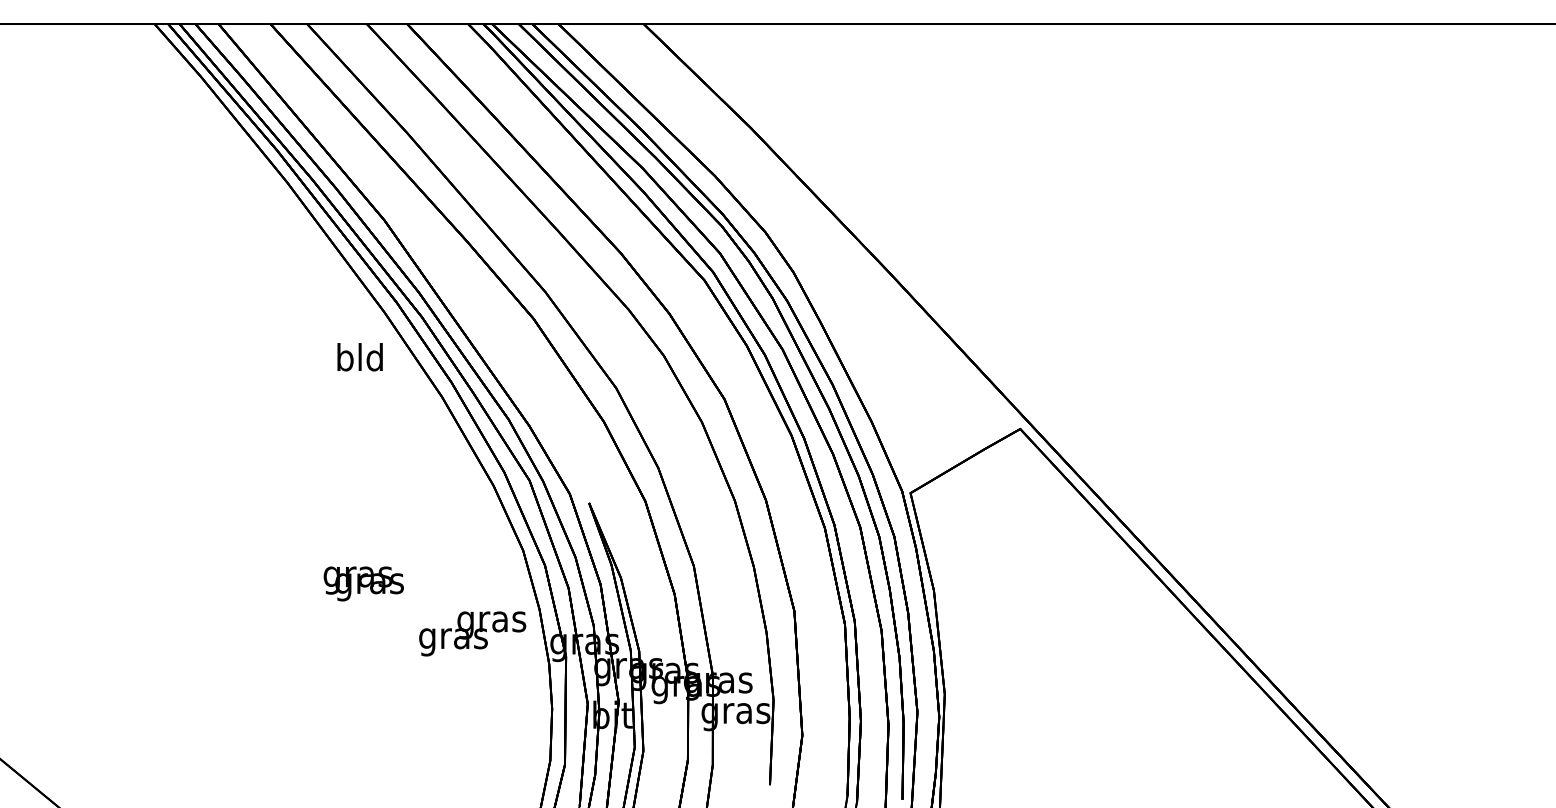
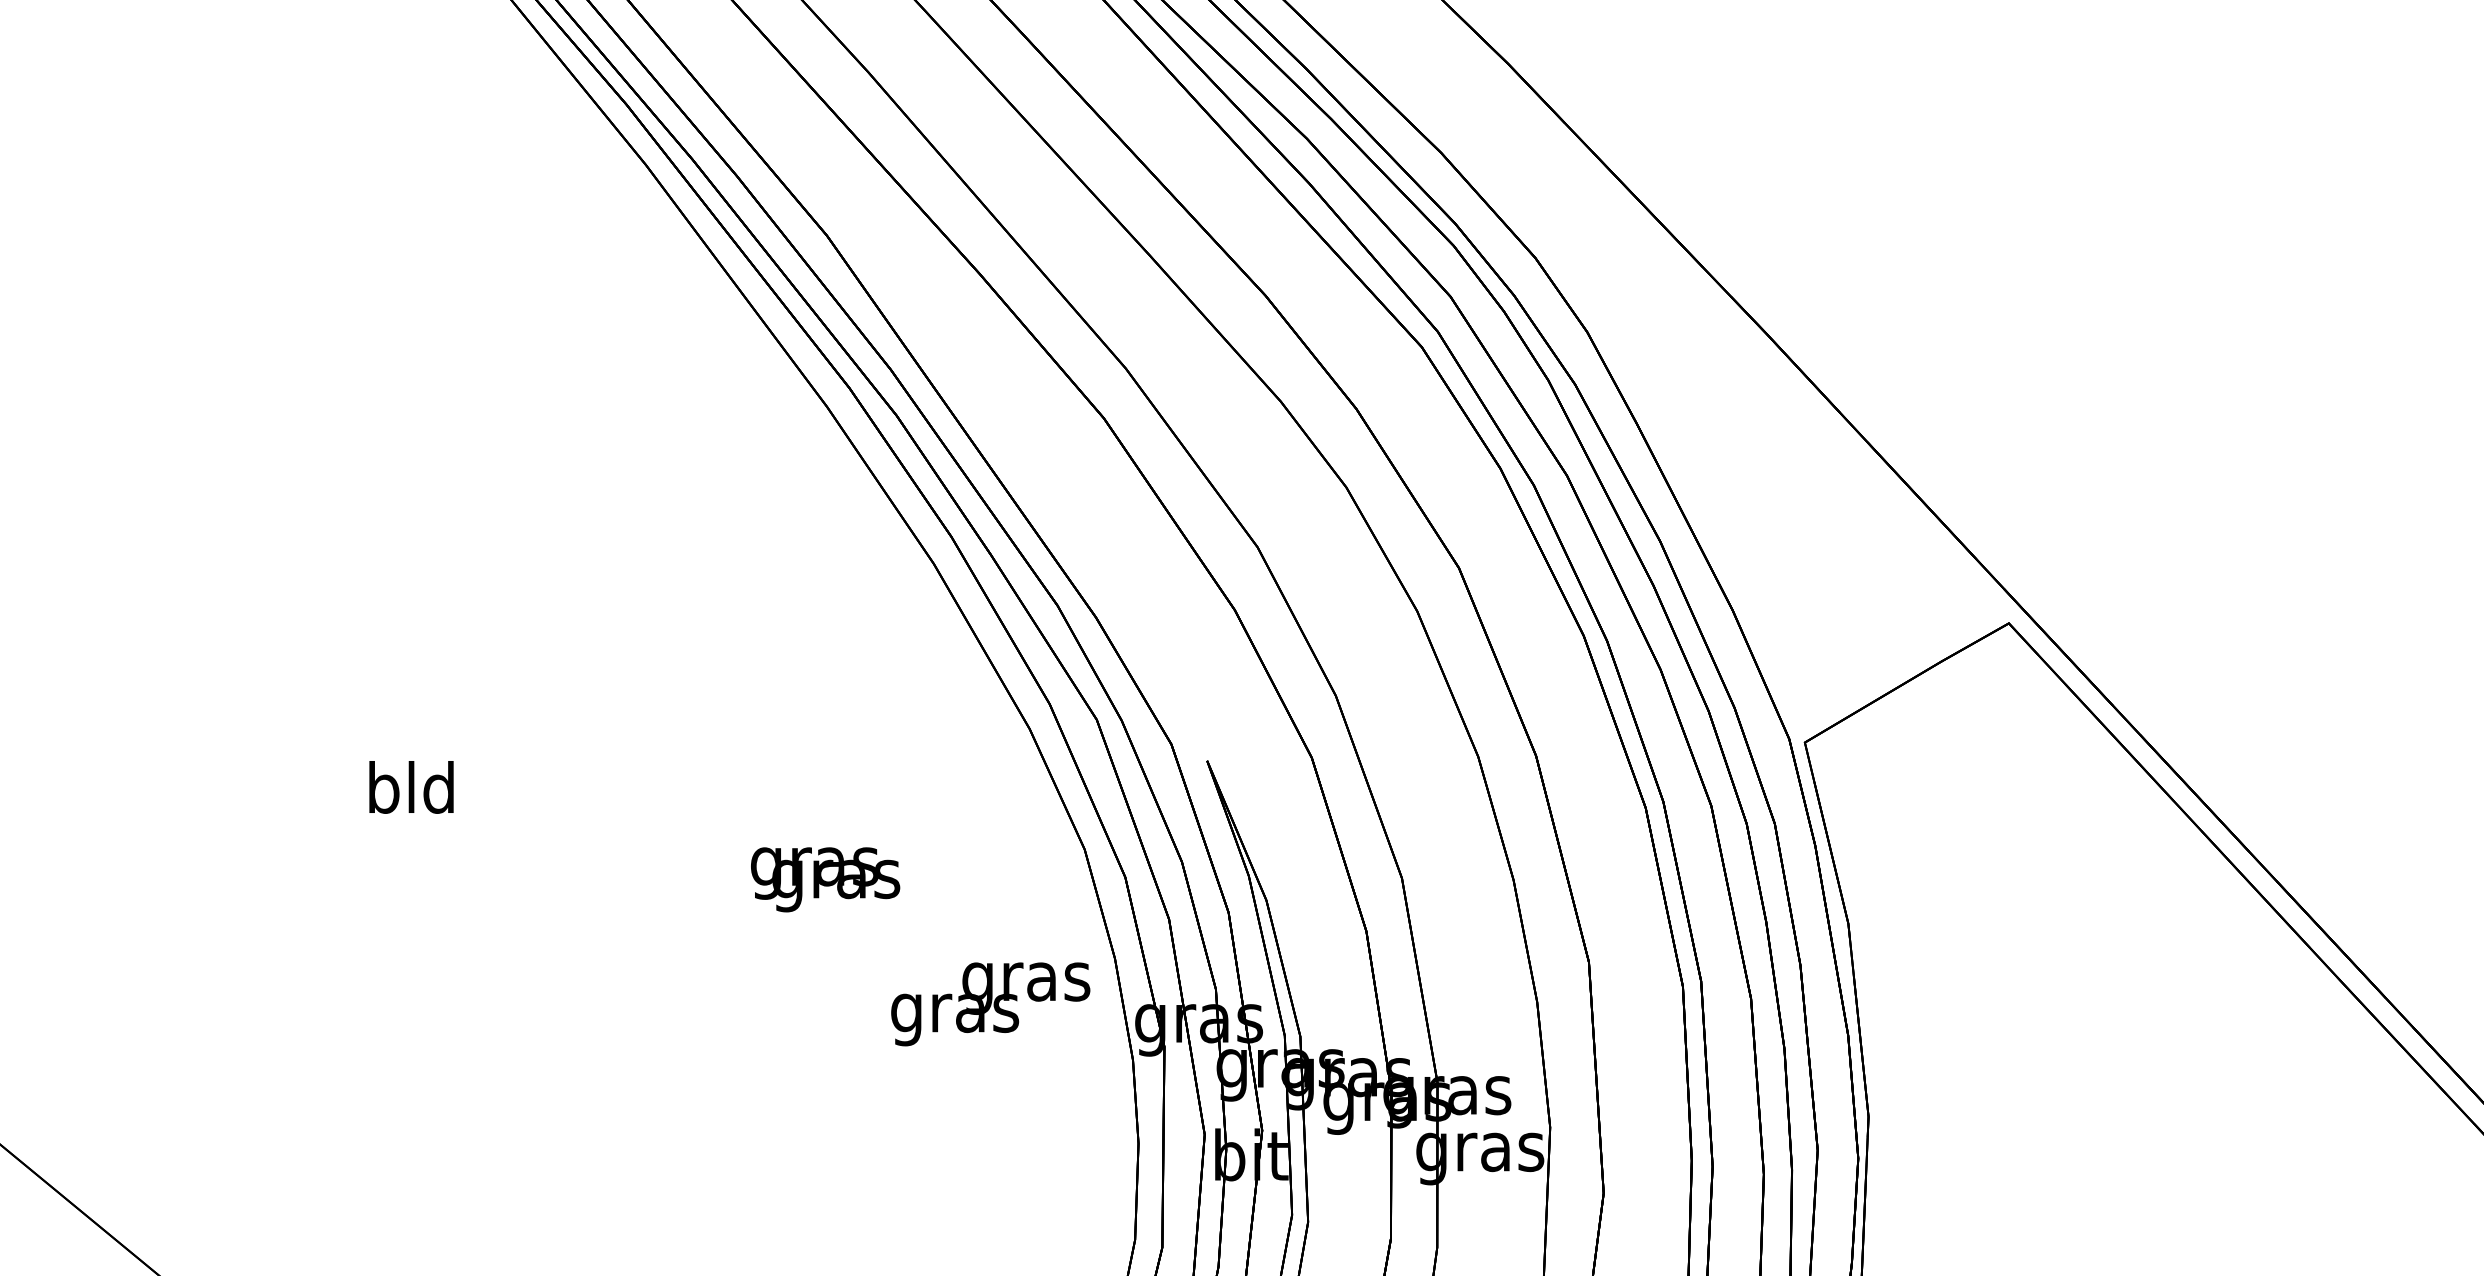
text: (359, 357) -> (410, 787), moved
text: (363, 583) -> (824, 878), moved

